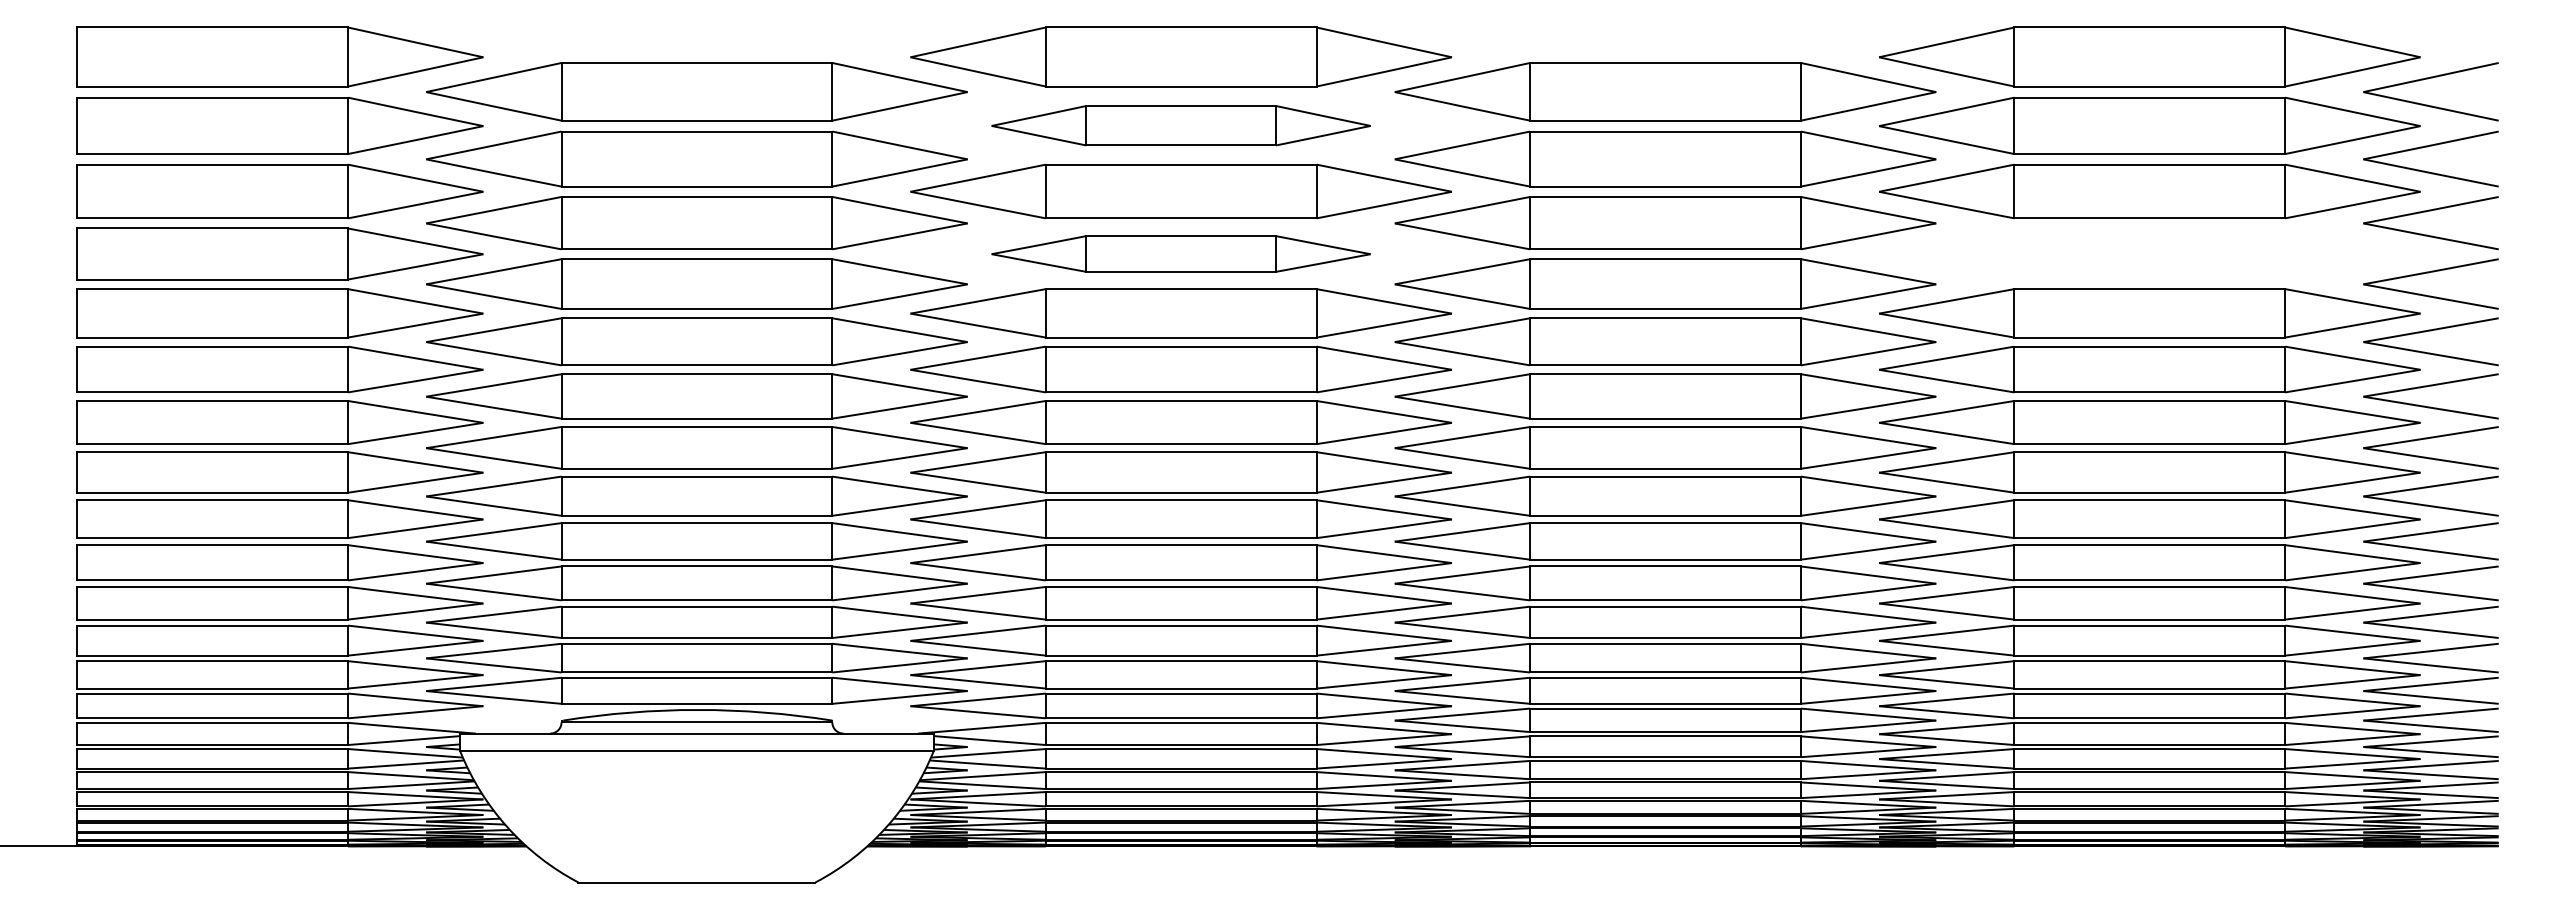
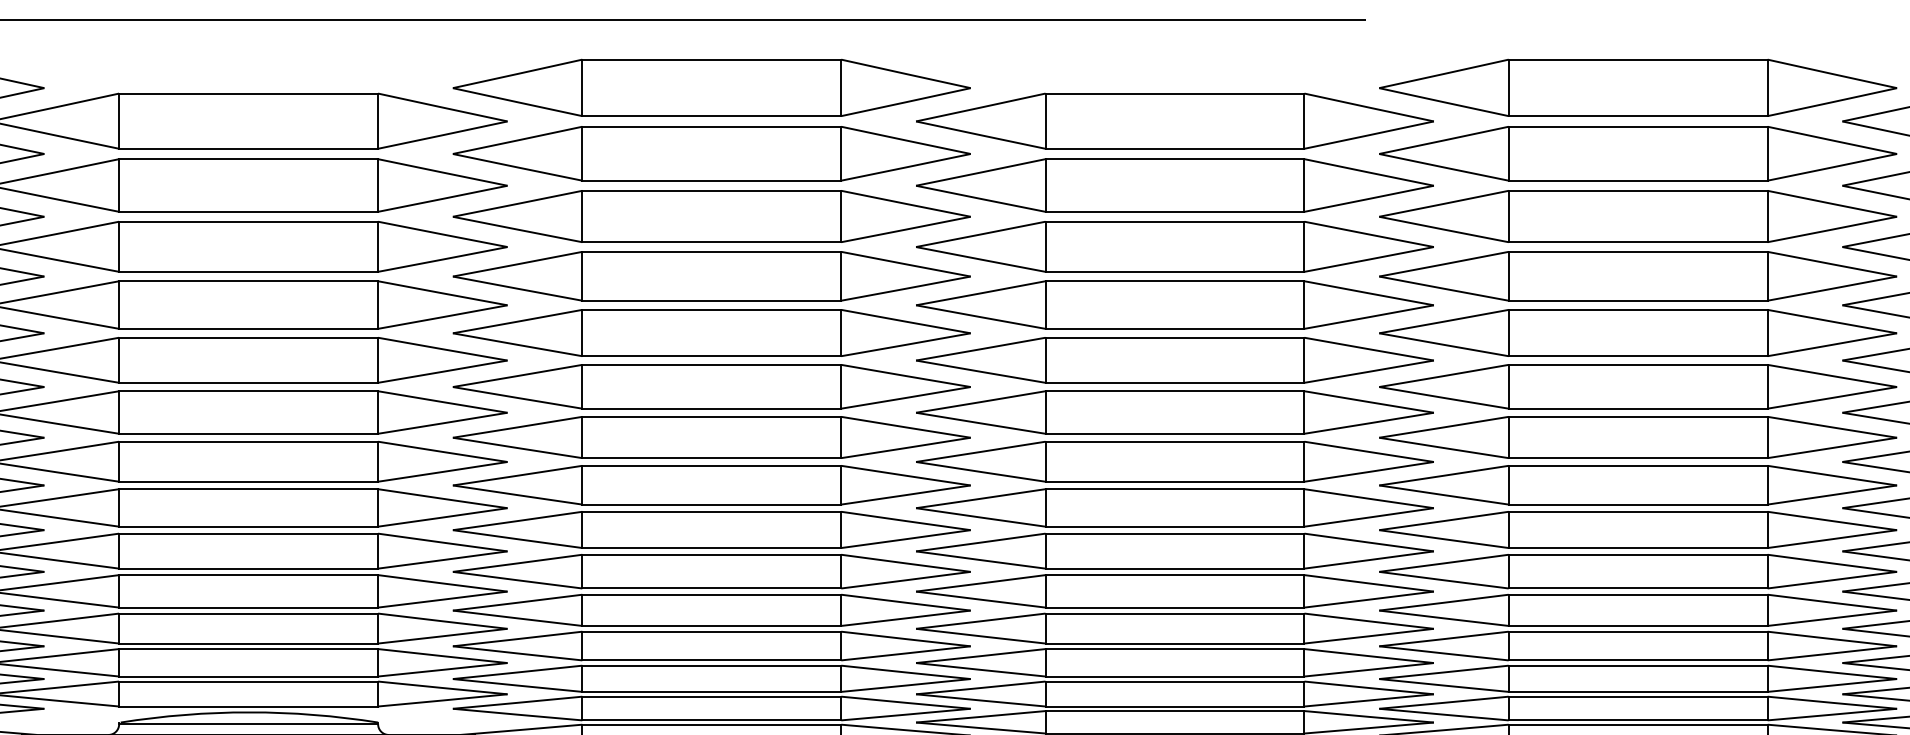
part: (1180, 125) -> (711, 153), size x1.43
part: (1180, 253) -> (711, 275), size x1.43
part: (2149, 253) -> (1637, 275), added

